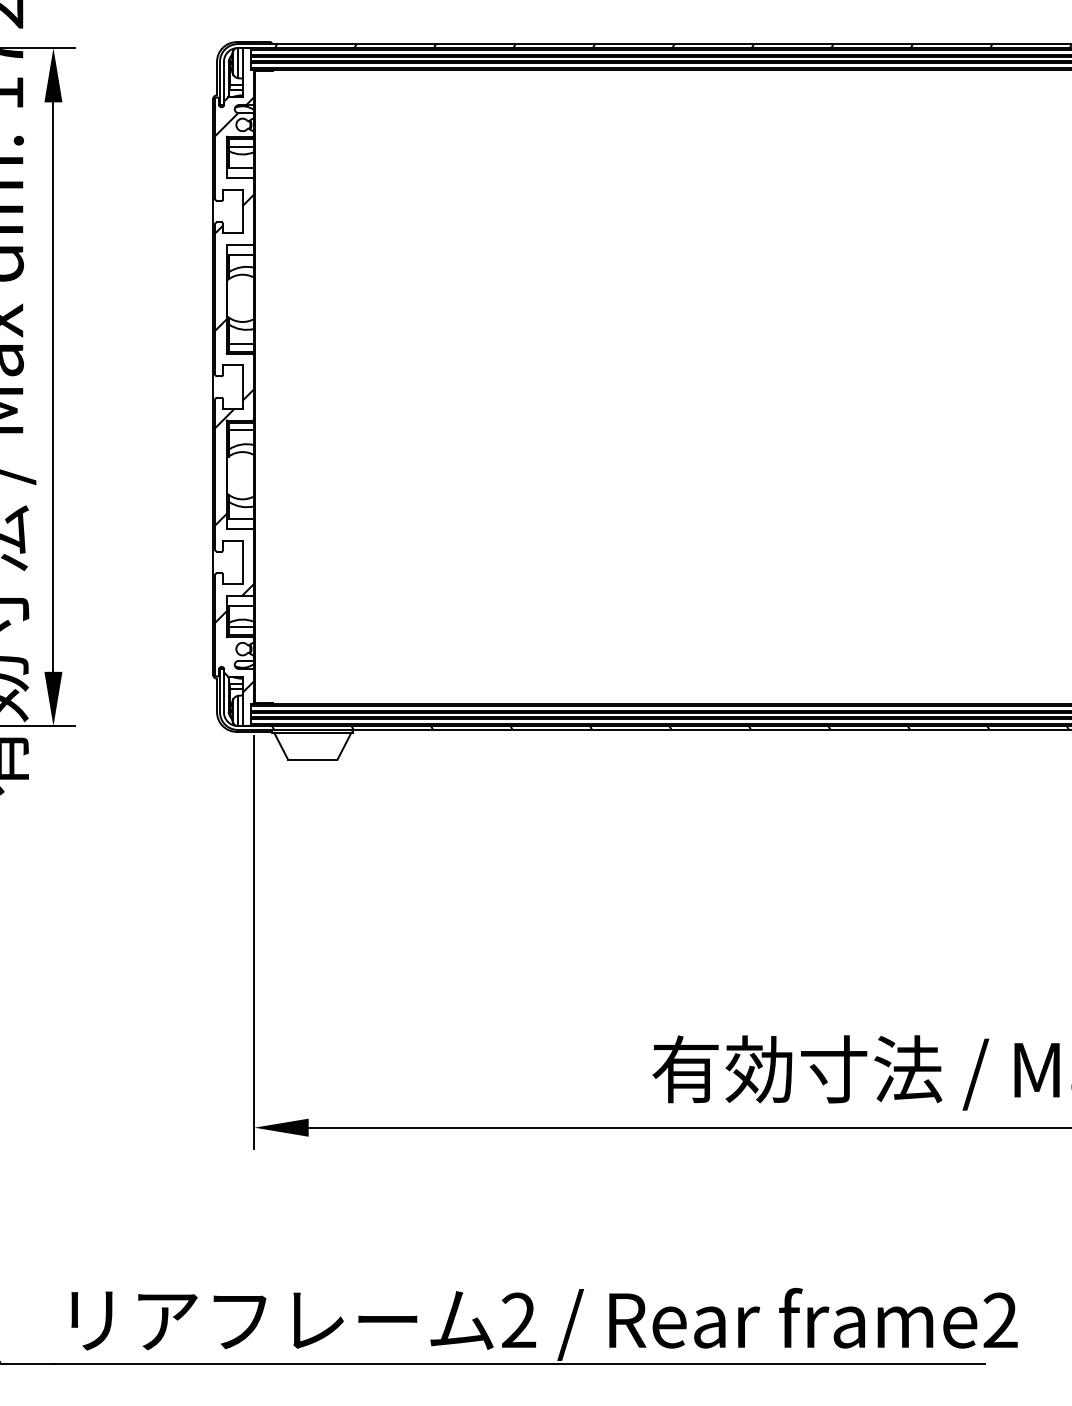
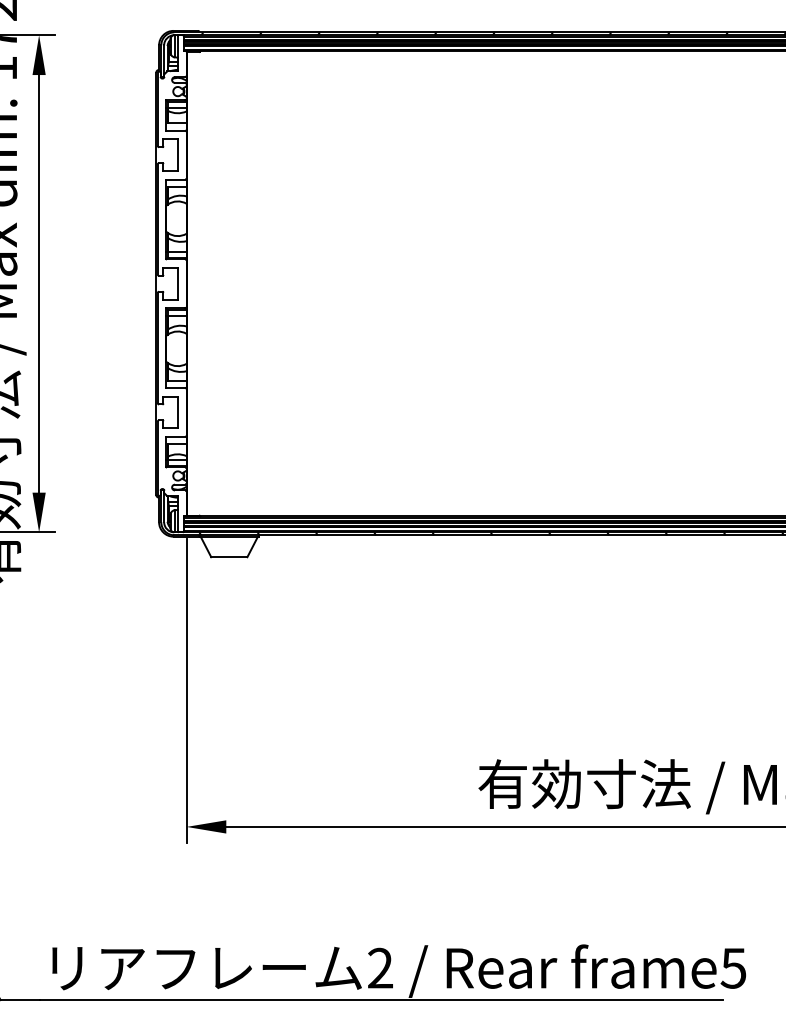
hatch: (234, 394) -> (171, 289), removed
text: (999, 1320) -> (732, 968), frame2 -> frame5

